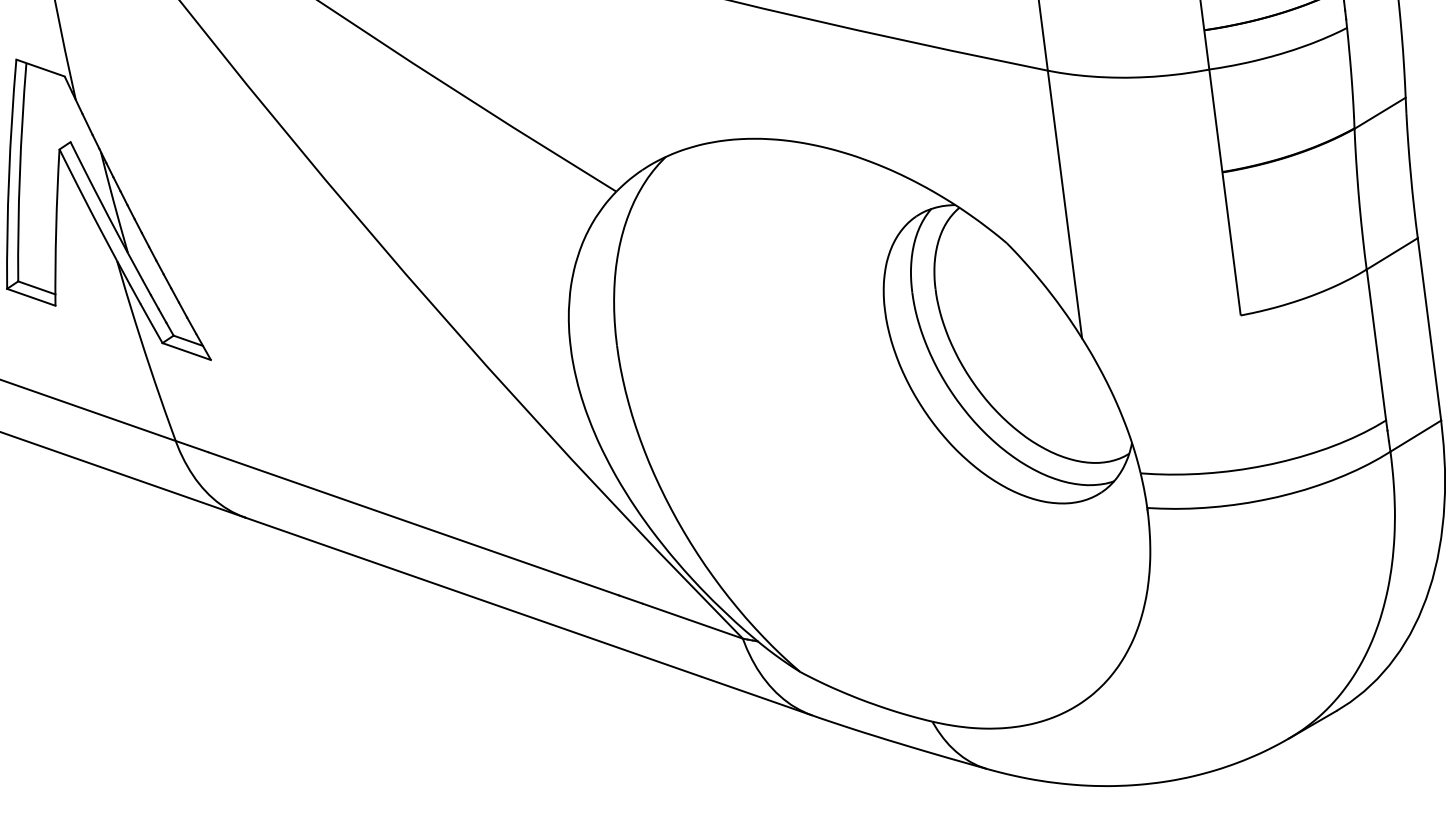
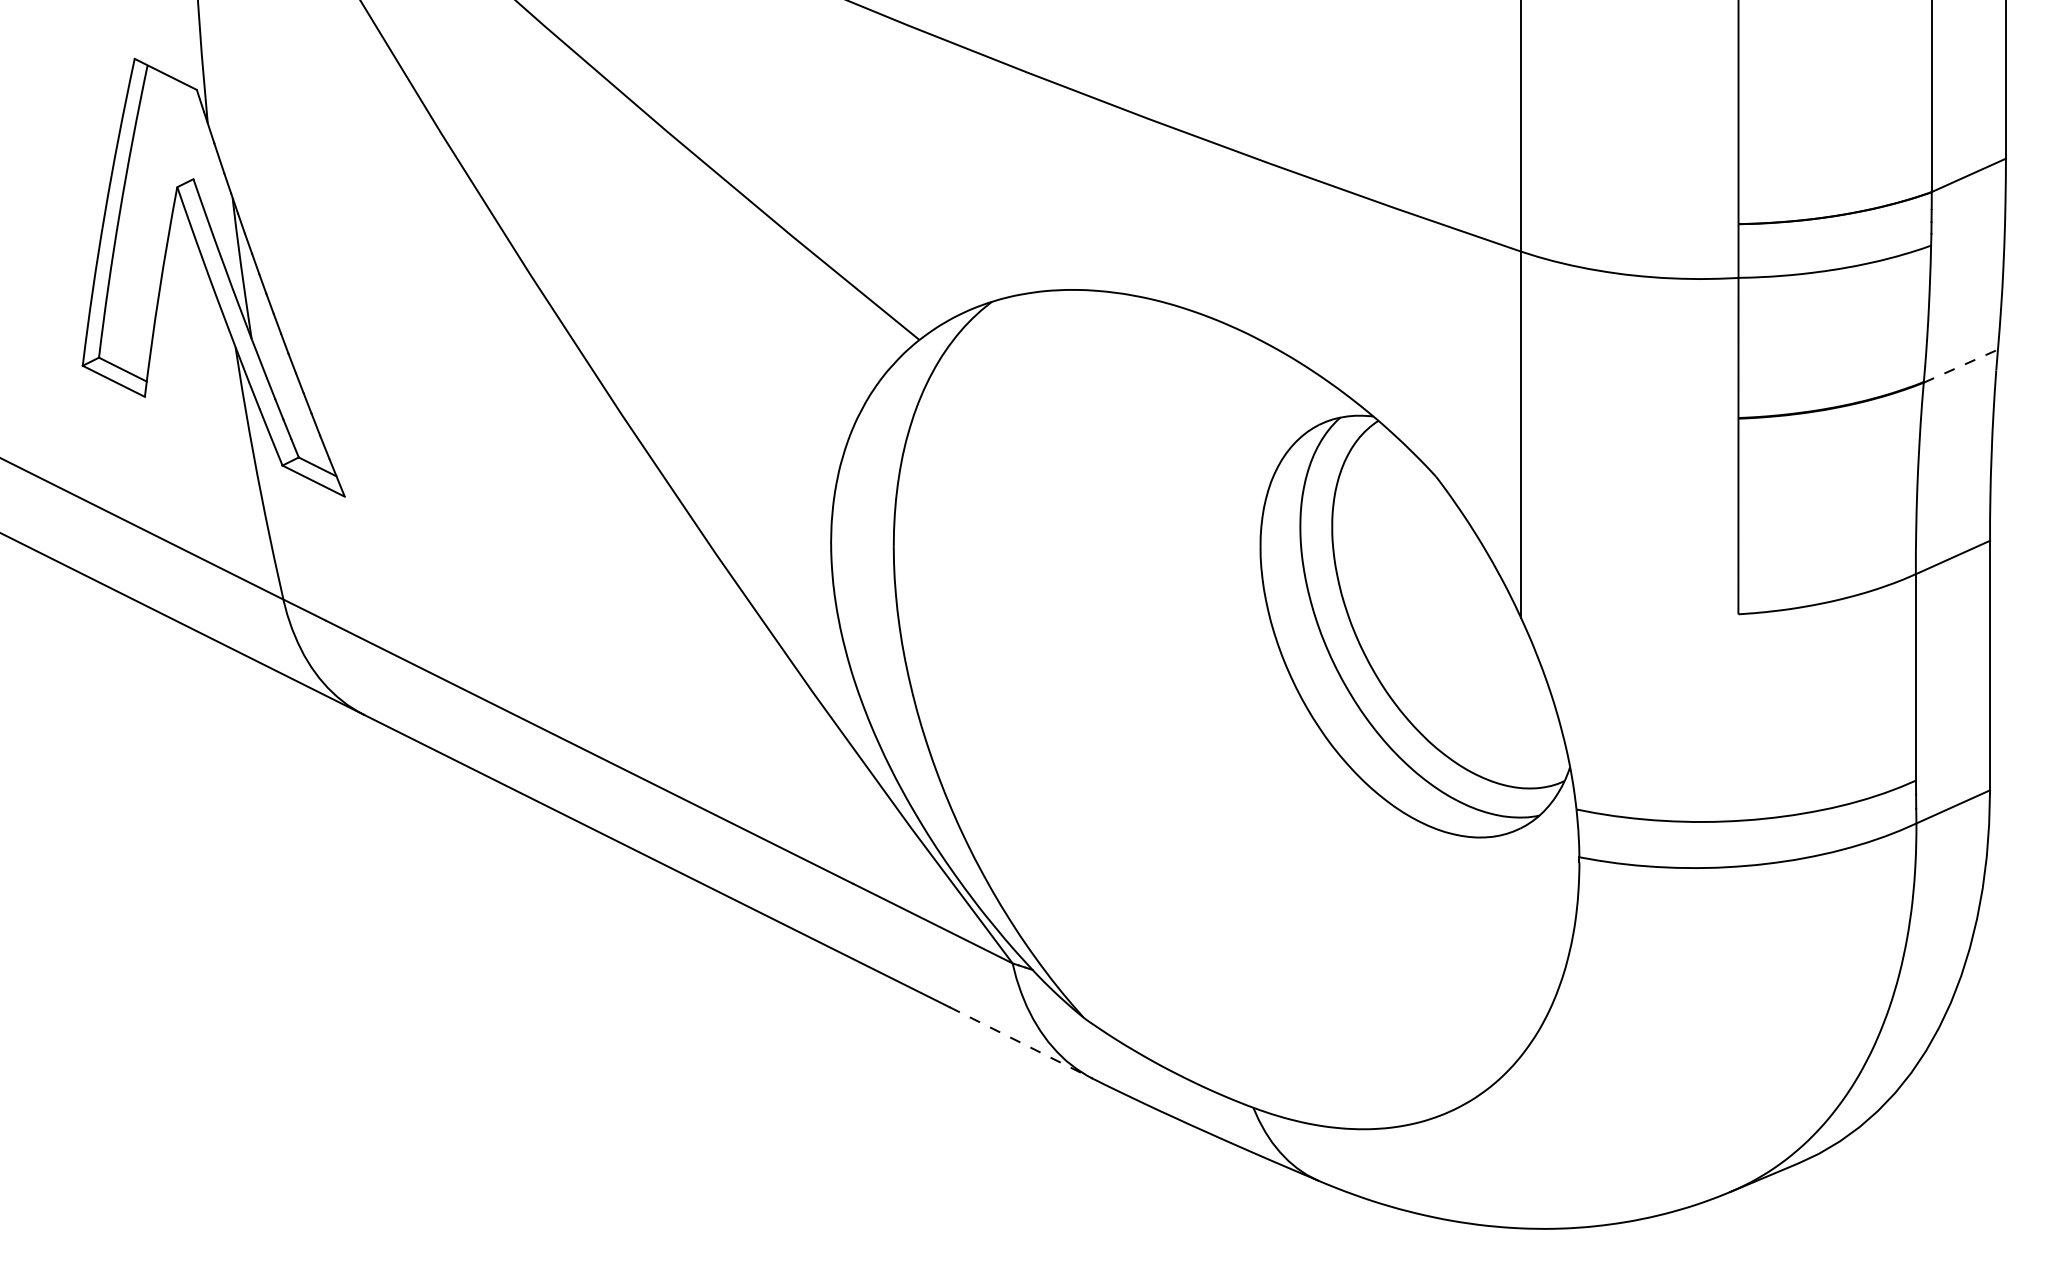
line: (1379, 113) -> (1960, 366), solid -> dashed
line: (757, 696) -> (1022, 1043), solid -> dashed

